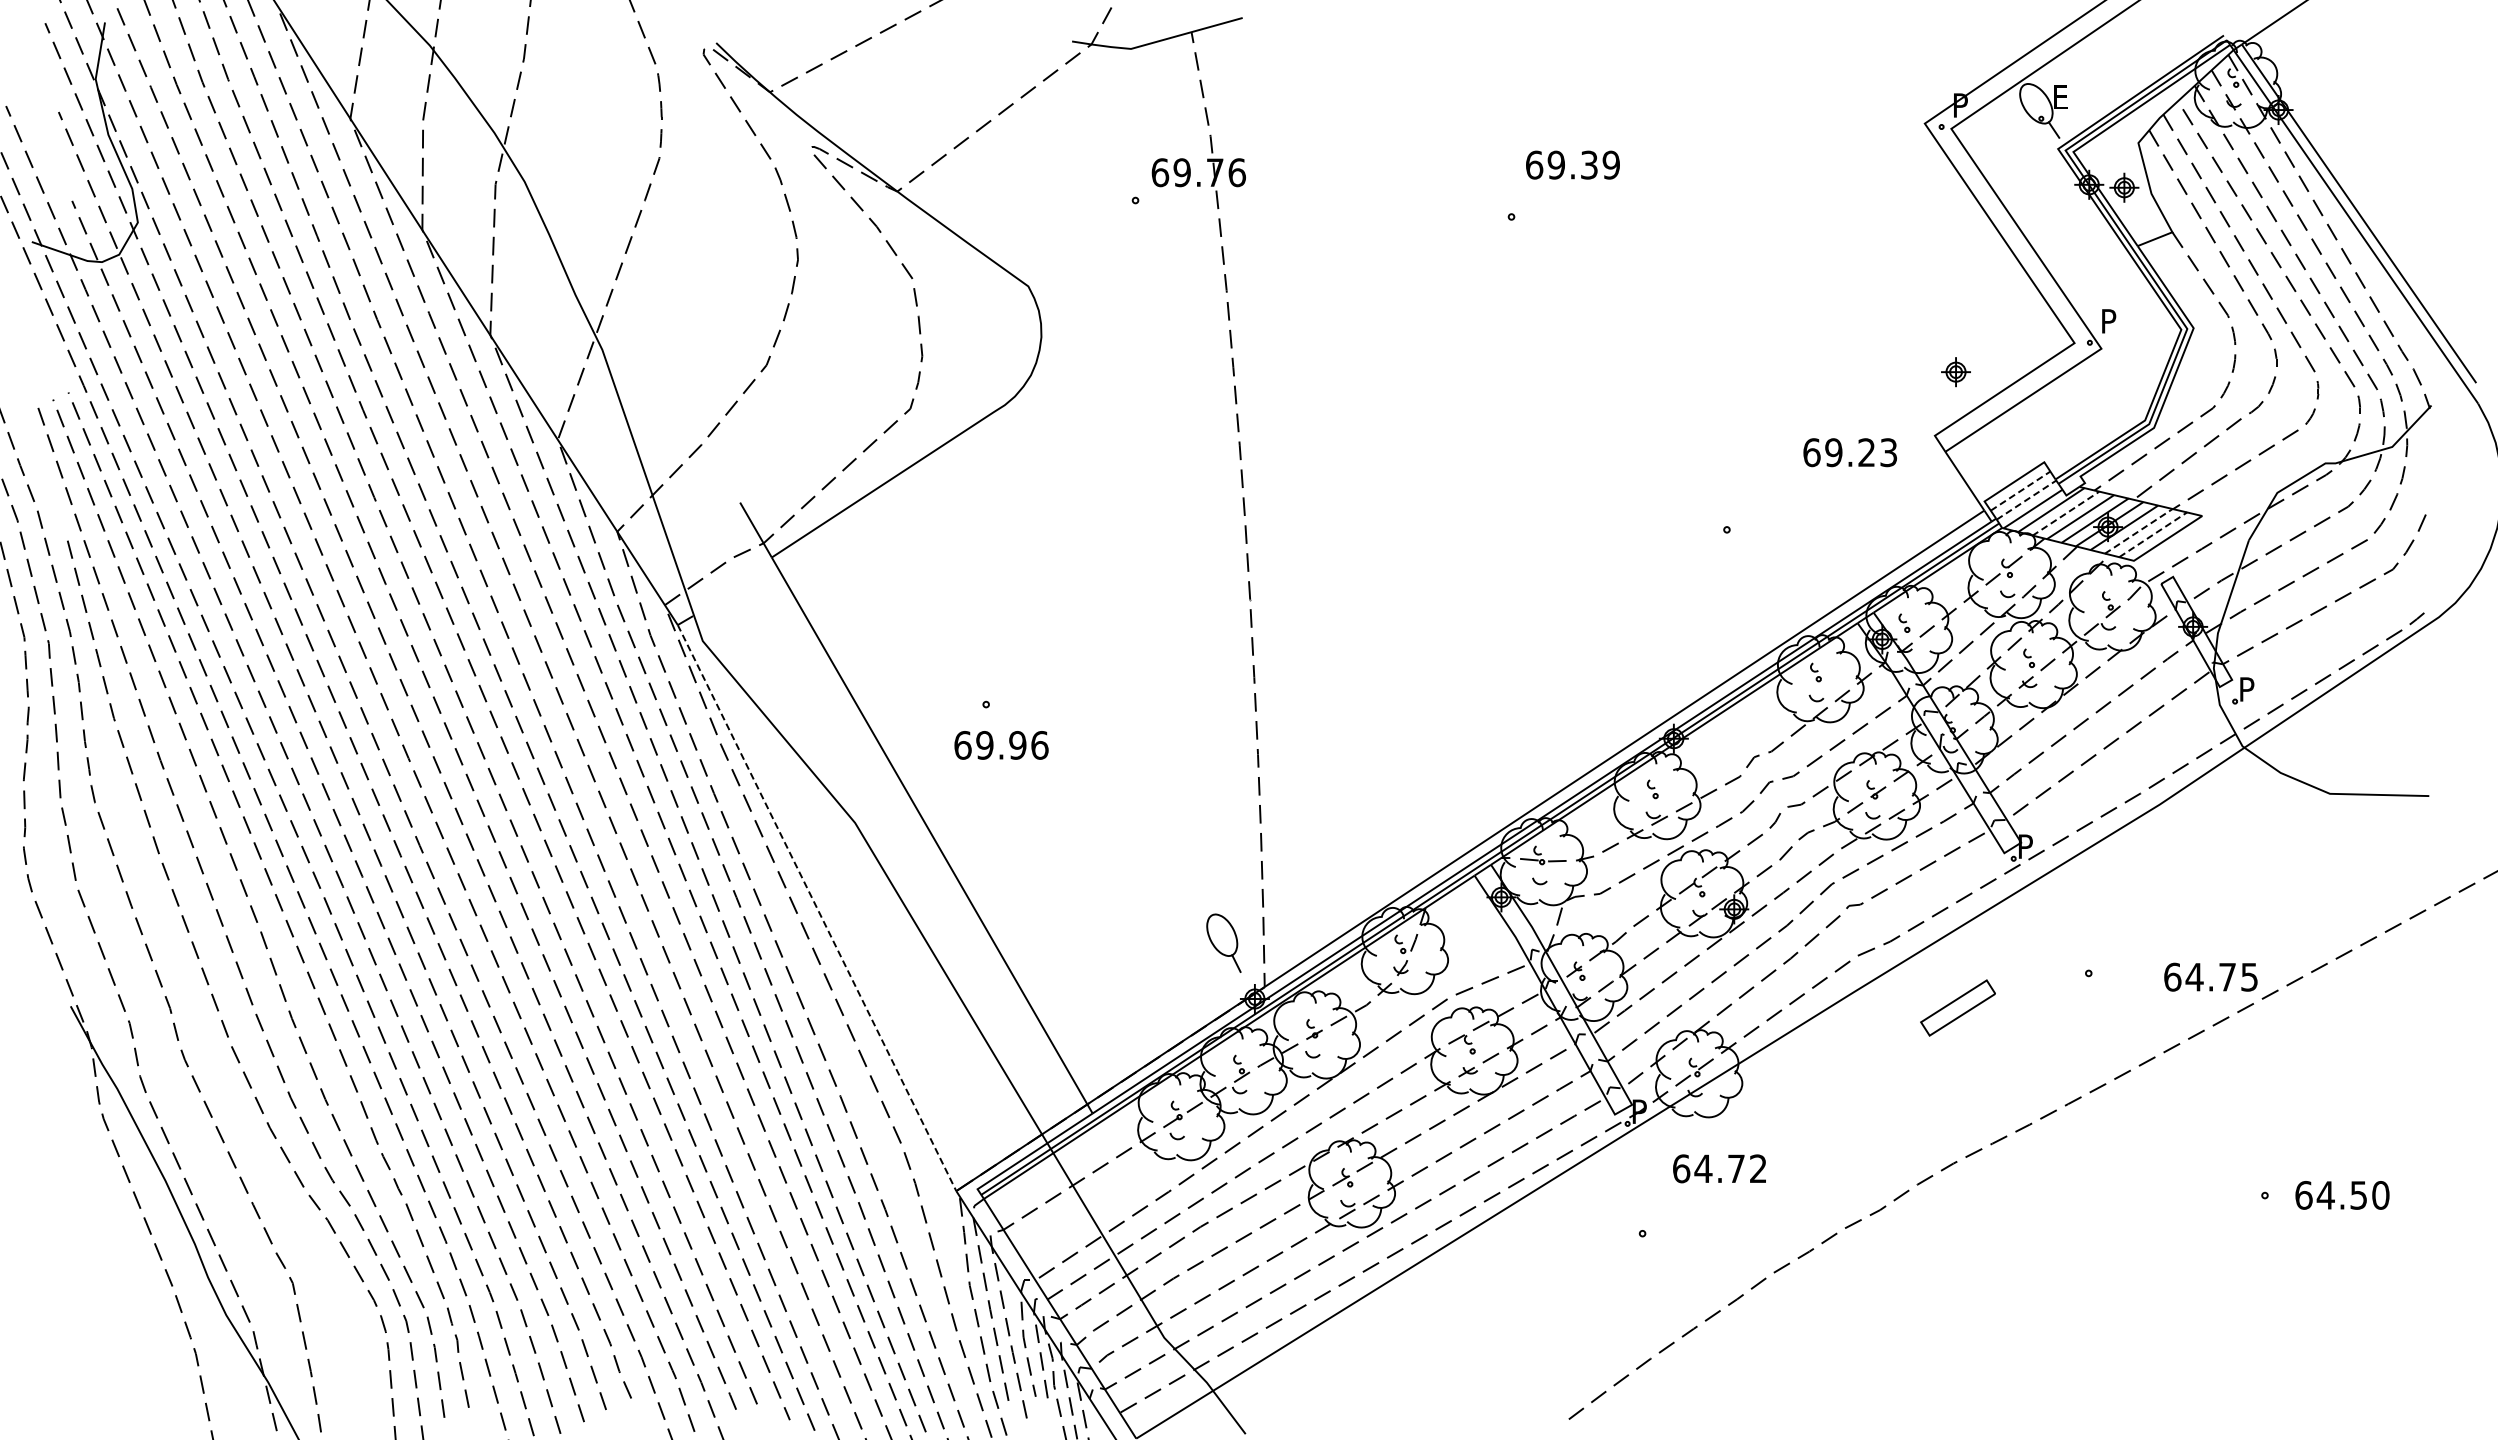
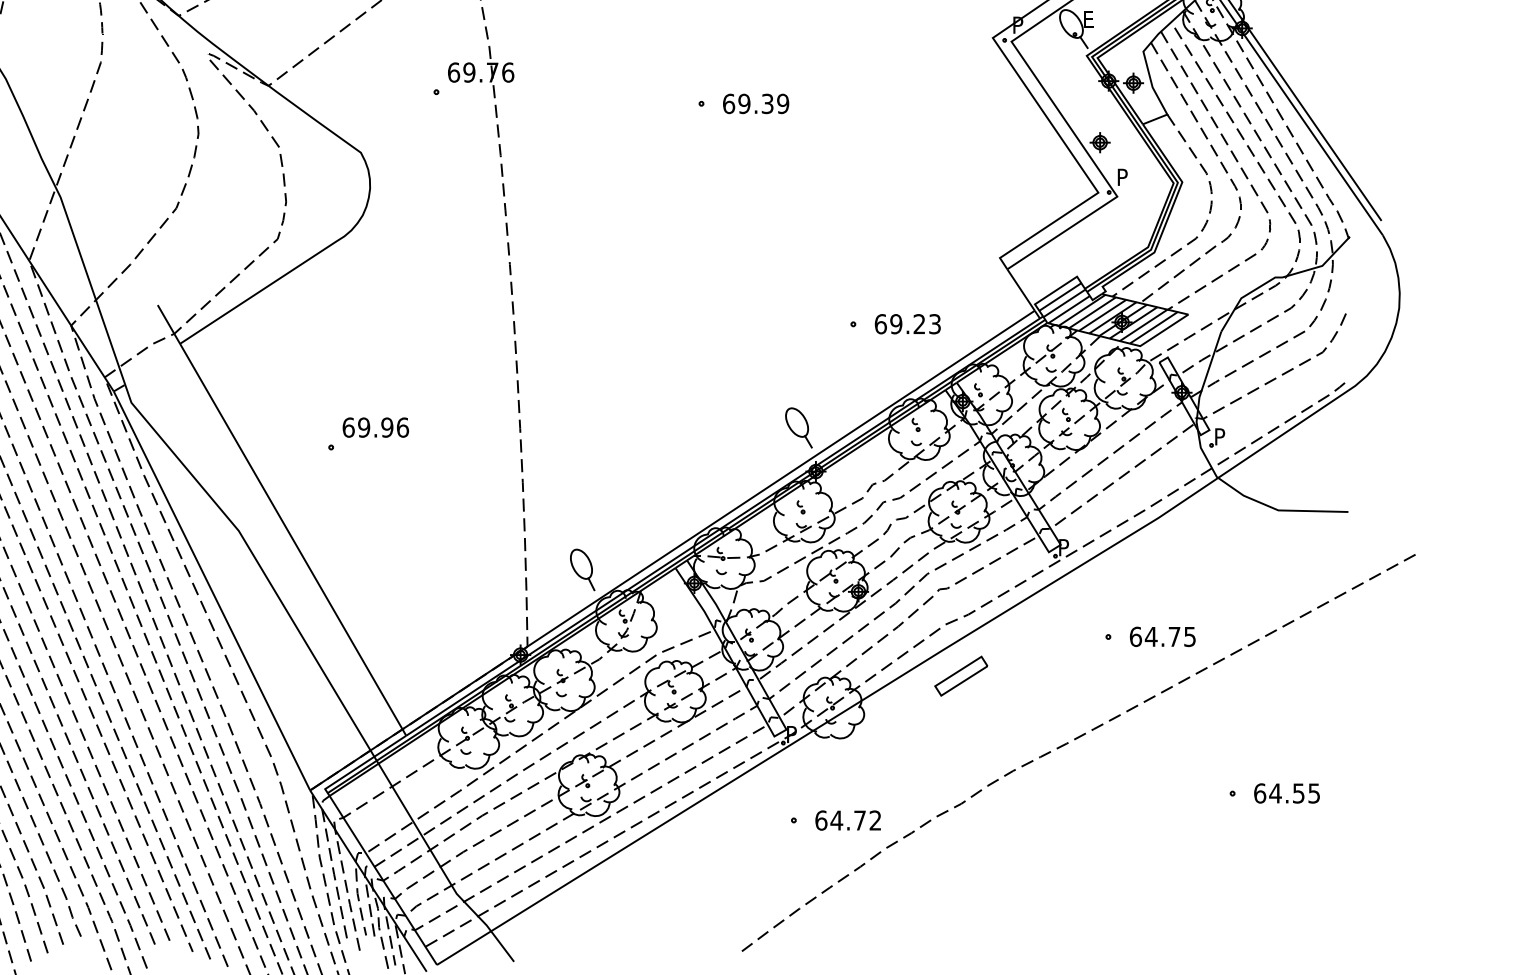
text: (1572, 164) -> (755, 103), moved
part: (1955, 372) -> (1099, 142), moved
text: (1849, 452) -> (907, 324), moved
line: (2020, 491) -> (1060, 297), dashed -> solid
line: (2026, 500) -> (1064, 303), dashed -> solid
line: (2066, 513) -> (1092, 312), dashed -> solid
line: (2138, 531) -> (1143, 325), dashed -> solid
line: (2153, 534) -> (1154, 327), dashed -> solid
part: (1649, 676) -> (798, 427), added
text: (1001, 745) -> (375, 427), moved
line: (817, 908) -> (212, 591), dashed -> solid
part: (1223, 942) -> (582, 569), moved
text: (2210, 976) -> (1162, 636), moved
part: (1957, 1007) -> (960, 675), moved
text: (1719, 1168) -> (848, 820), moved
text: (2380, 1195) -> (1314, 793), 64.50 -> 64.55

